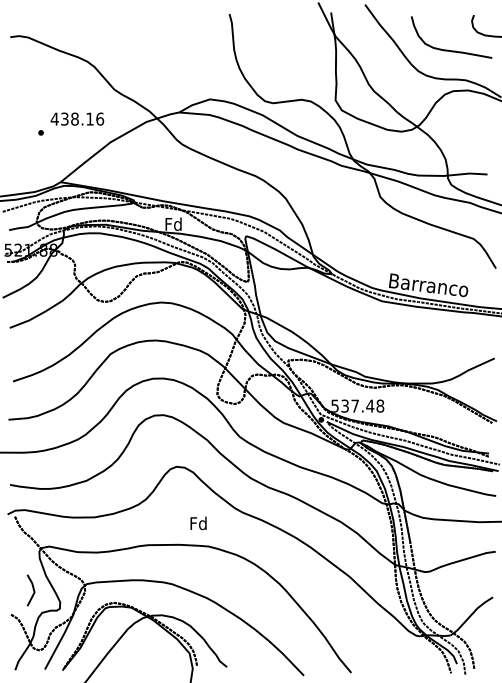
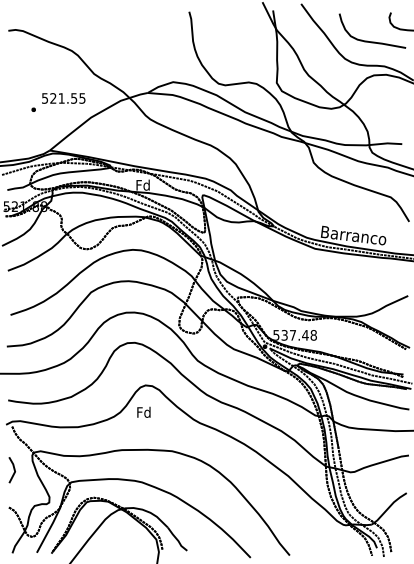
text: (77, 118) -> (63, 97), 438.16 -> 521.55
text: (198, 523) -> (143, 412), moved
line: (32, 589) -> (13, 469), moved

